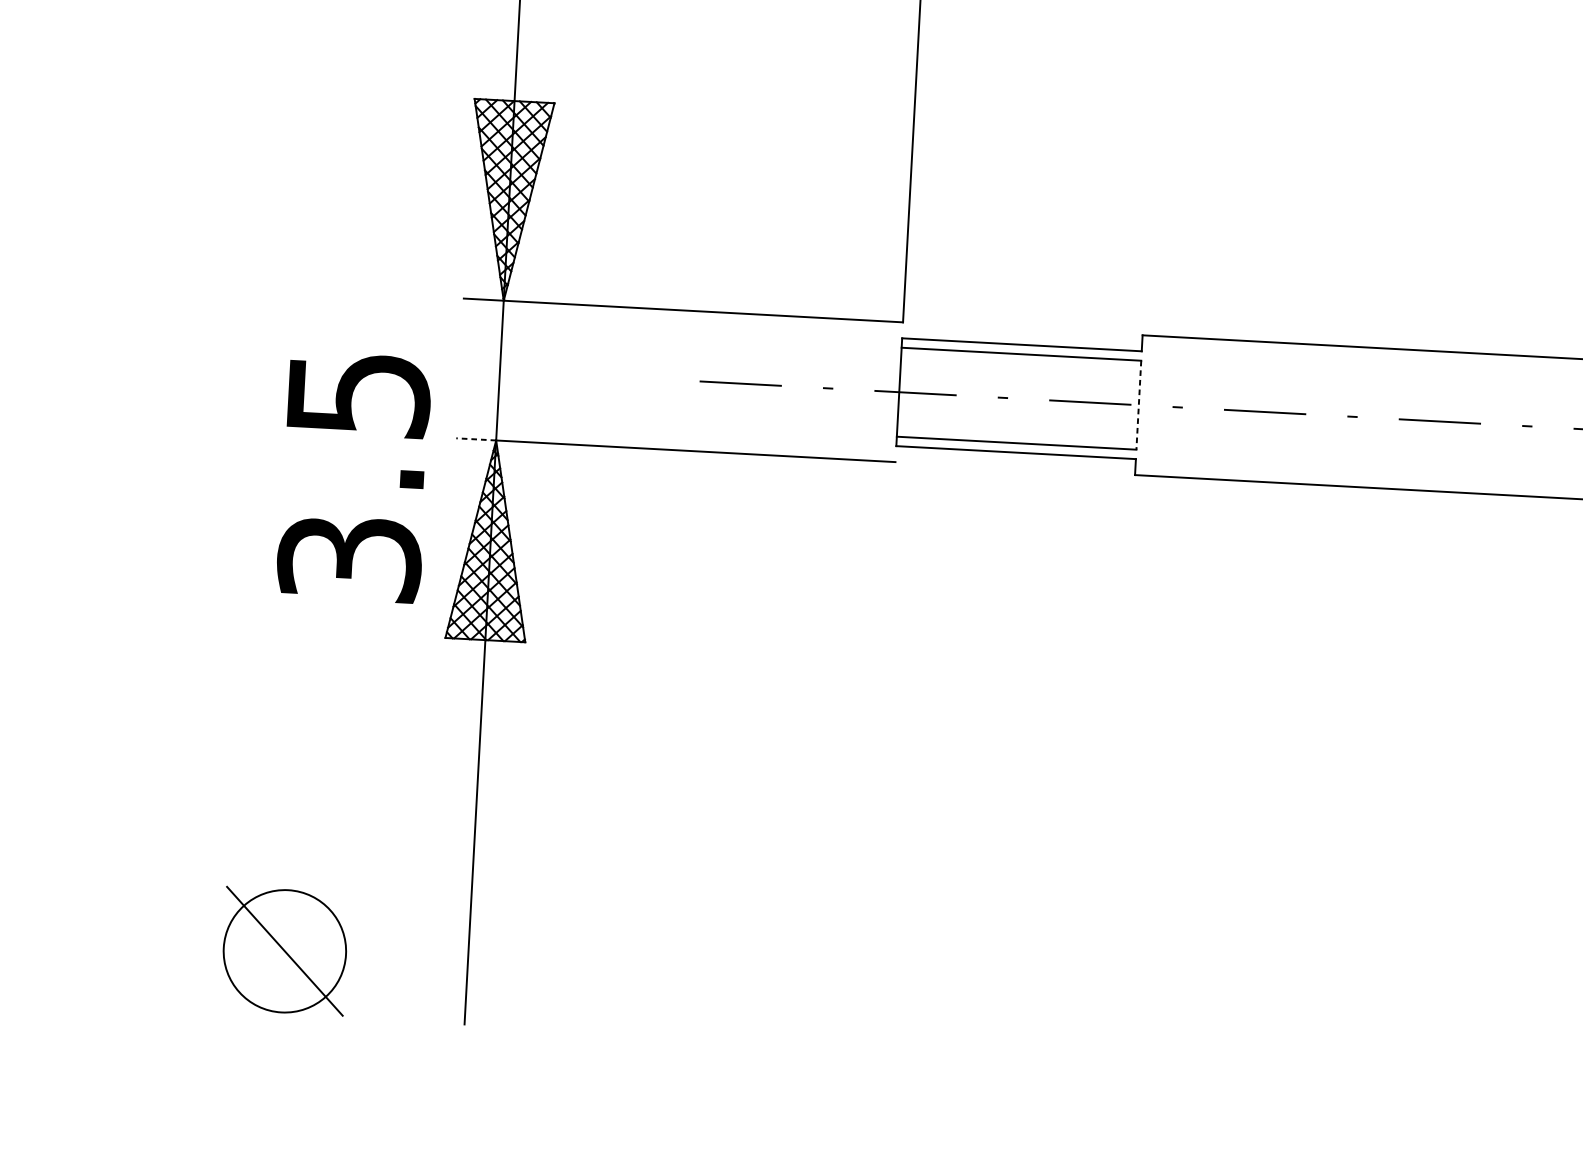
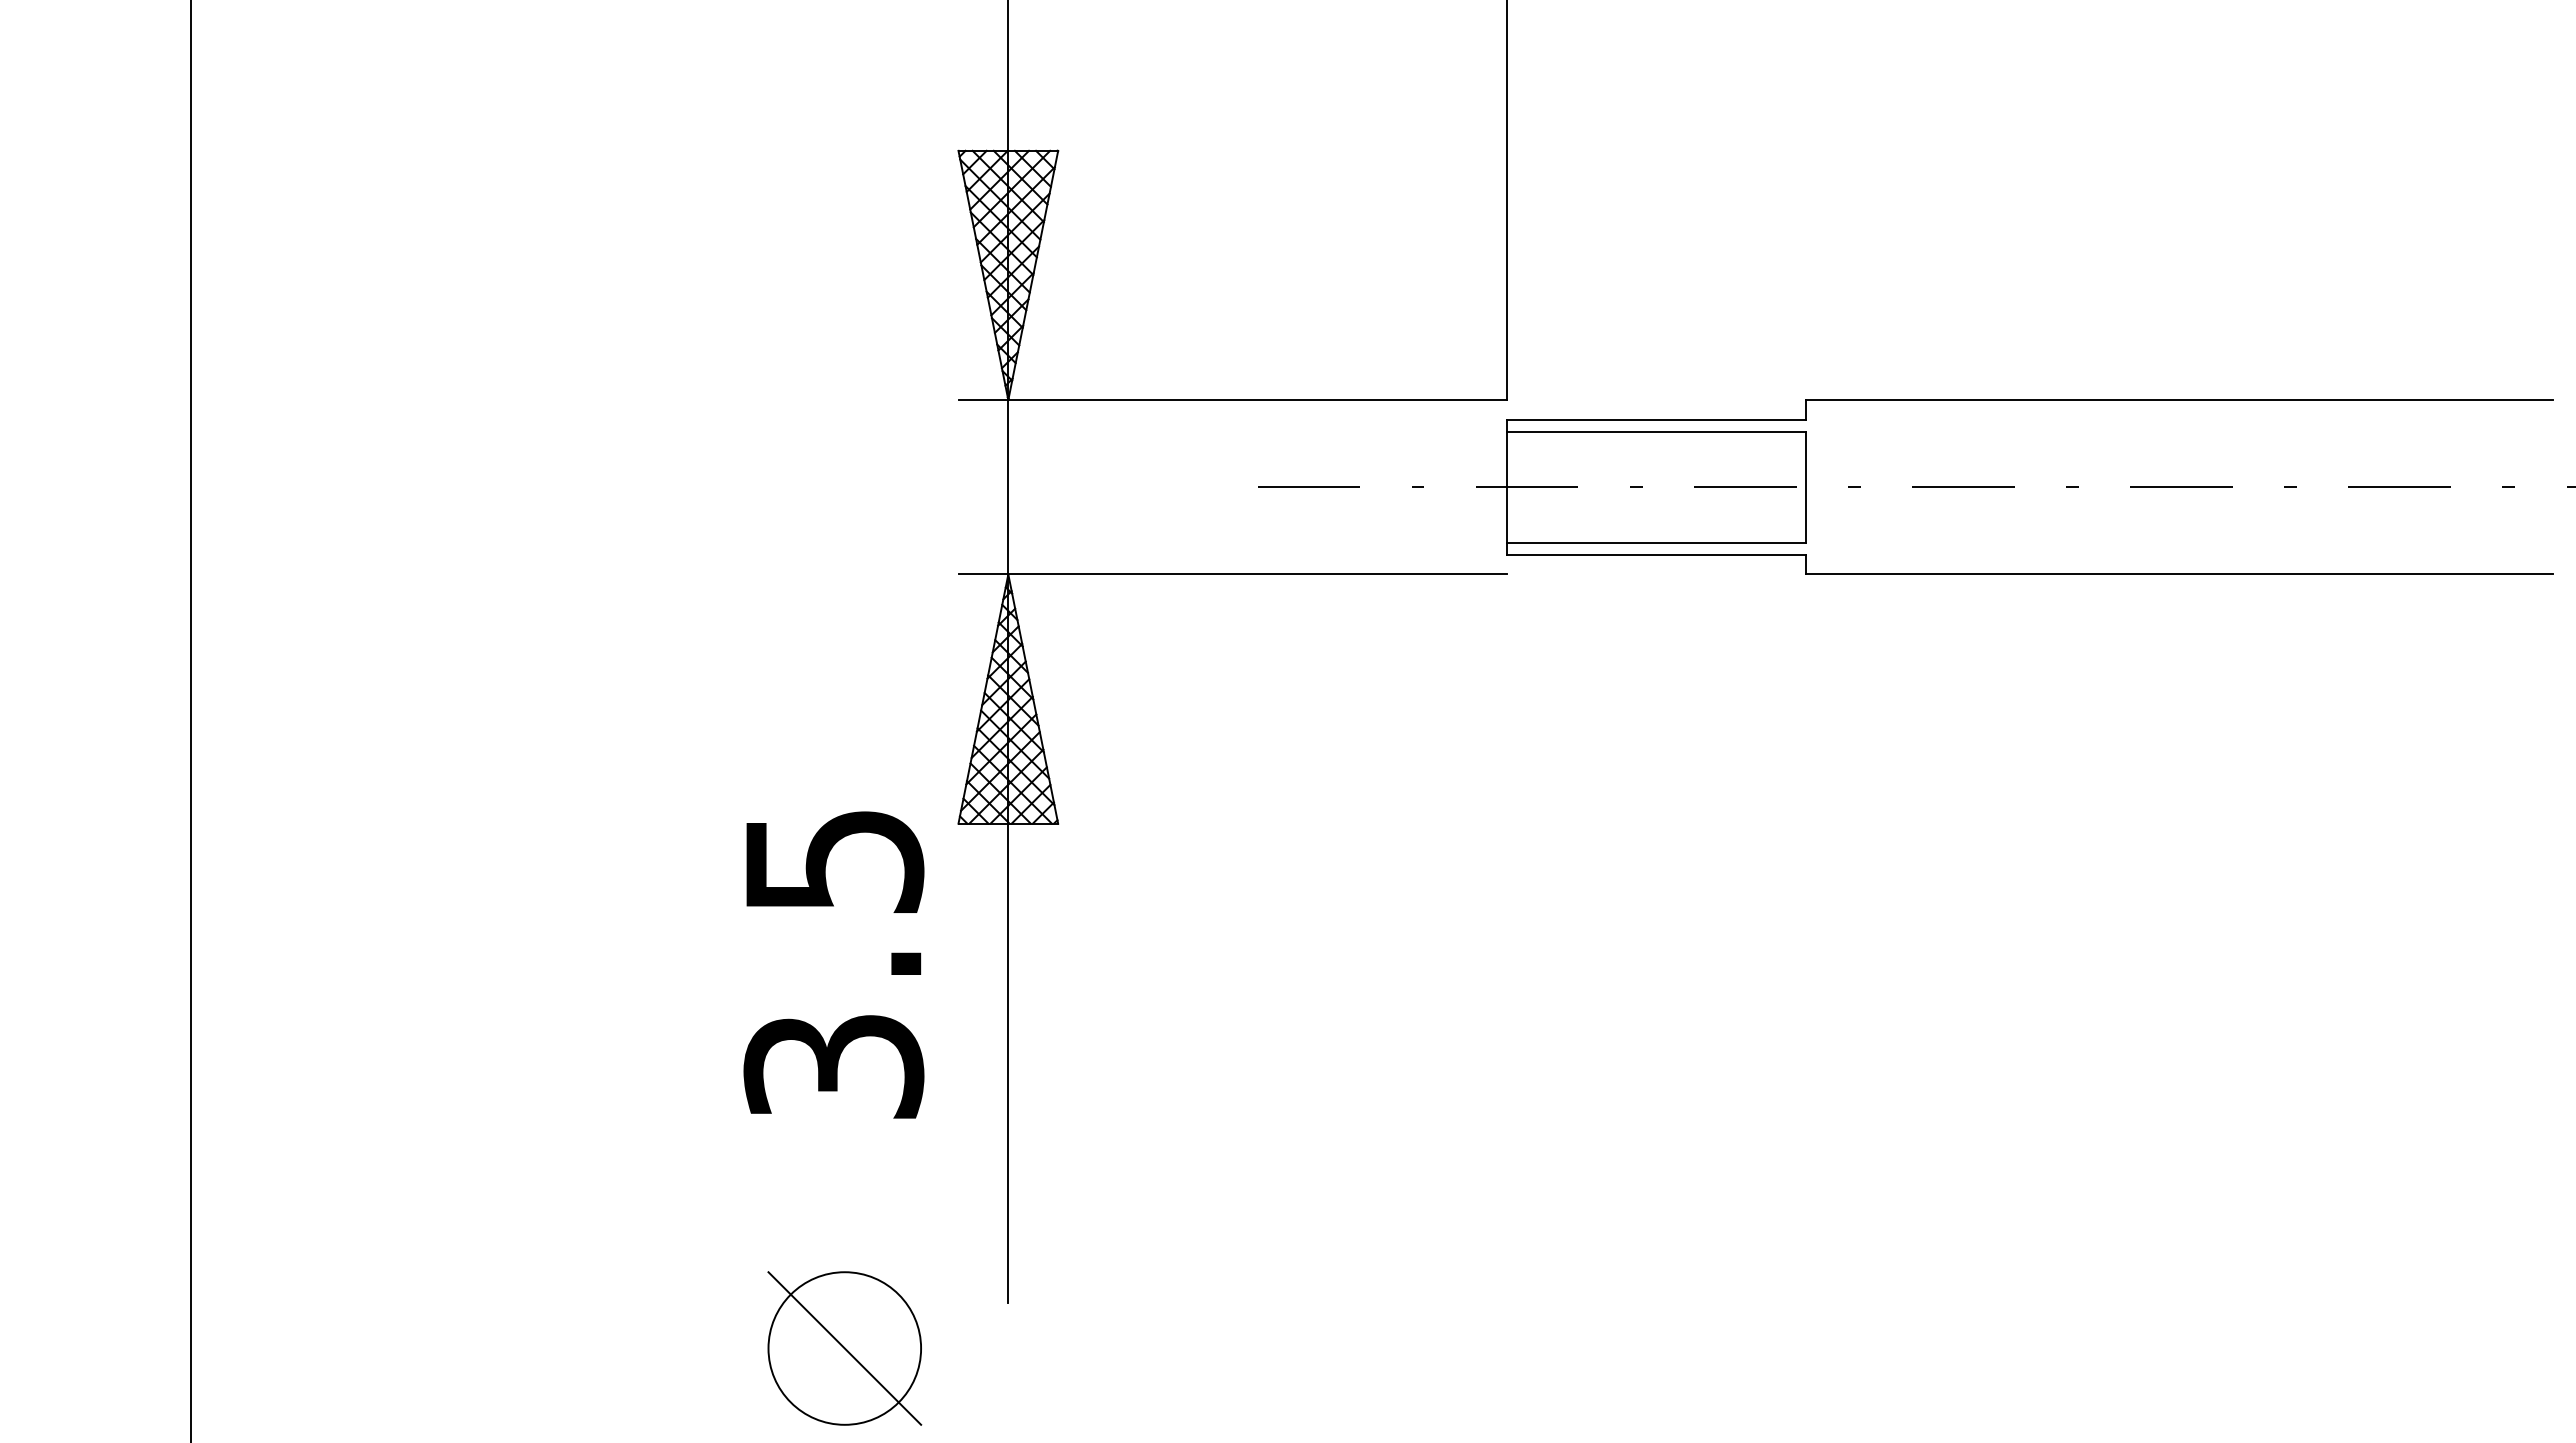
line: (1138, 405) -> (1805, 487), dashed -> solid
line: (476, 439) -> (983, 574), dashed -> solid
text: (353, 476) -> (833, 964), moved
part: (284, 951) -> (844, 1348), moved

